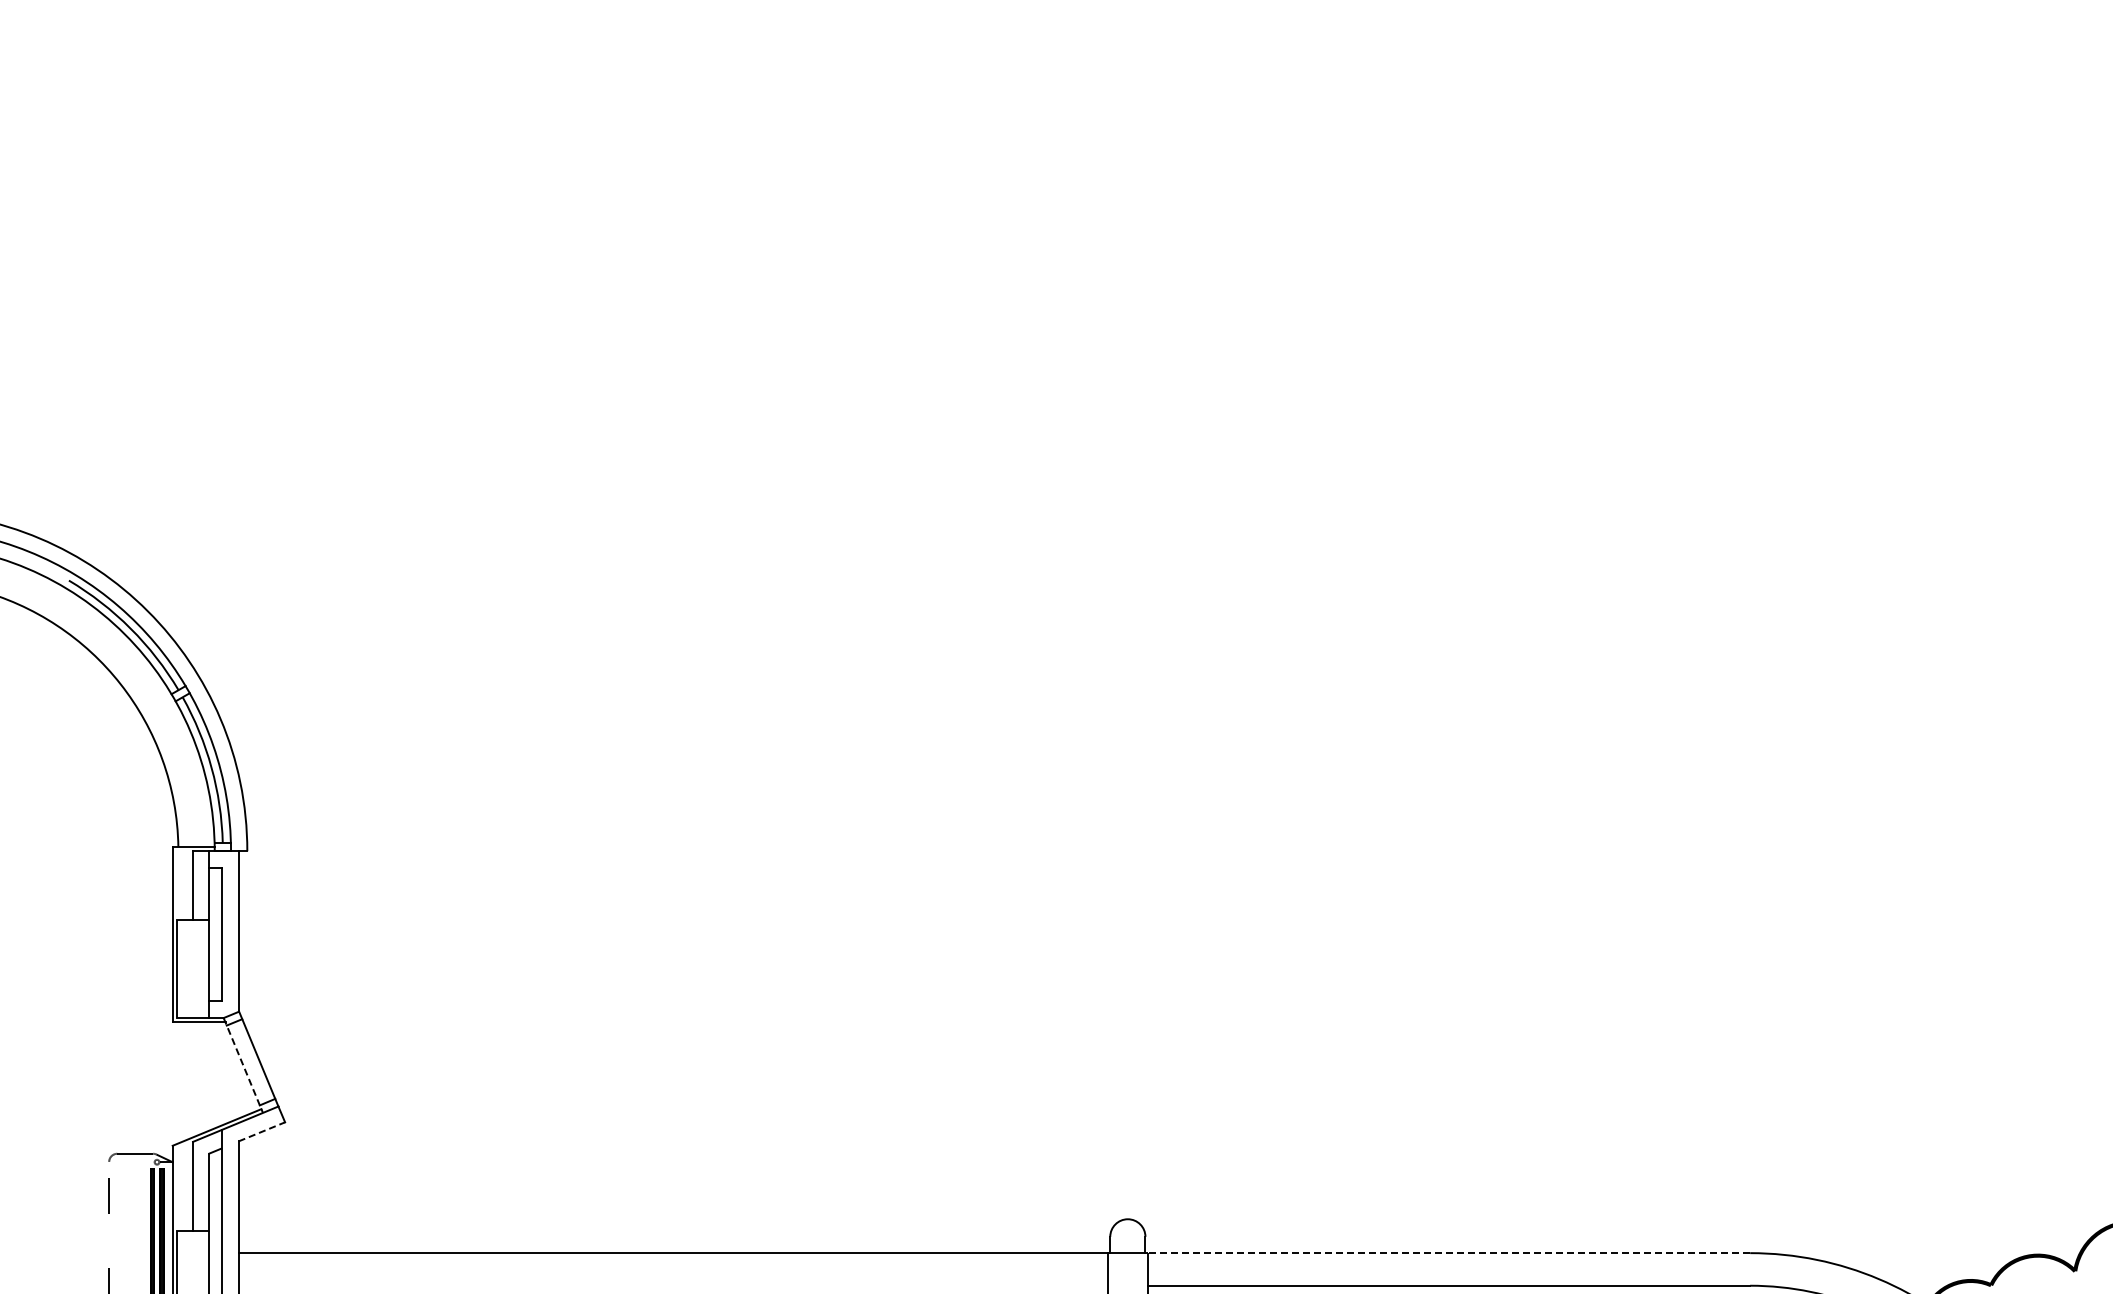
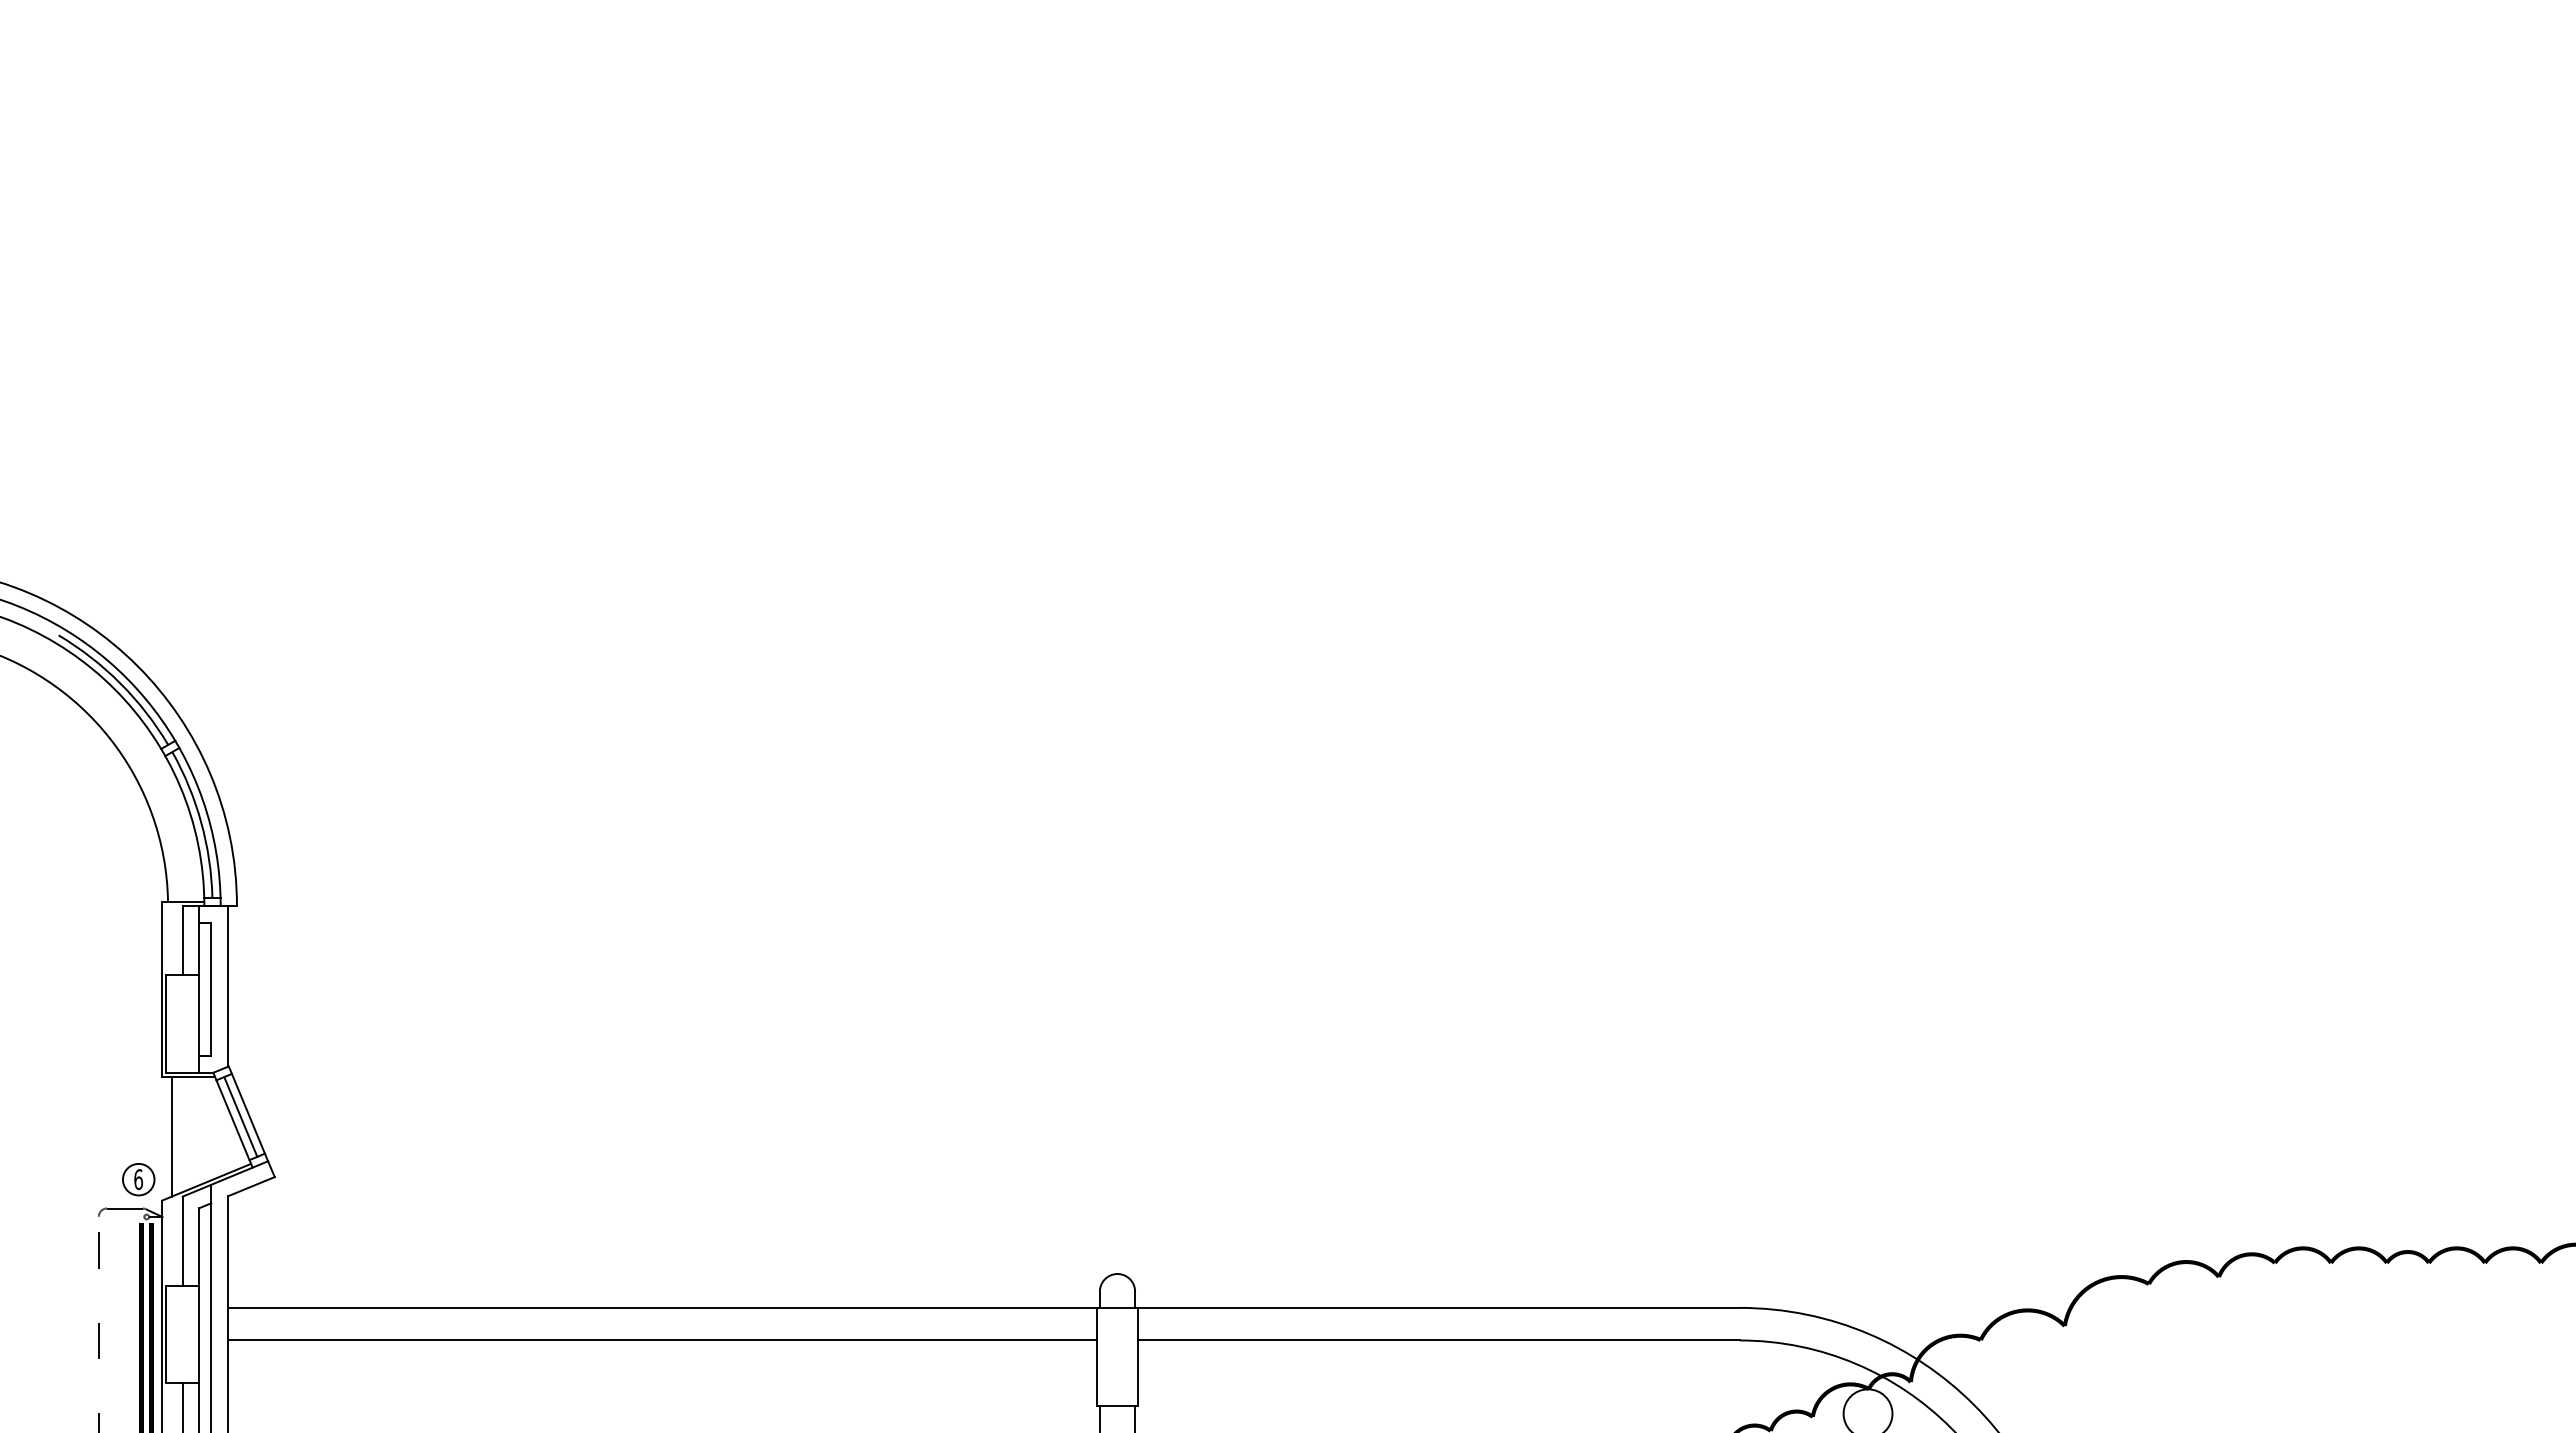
line: (250, 1061) -> (240, 1116), added
line: (243, 1065) -> (233, 1120), dashed -> solid
line: (182, 1081) -> (172, 1136), added
part: (148, 1124) -> (138, 1179), added
line: (262, 1131) -> (252, 1186), dashed -> solid
line: (1446, 1252) -> (1436, 1307), dashed -> solid
line: (672, 1285) -> (662, 1340), added

